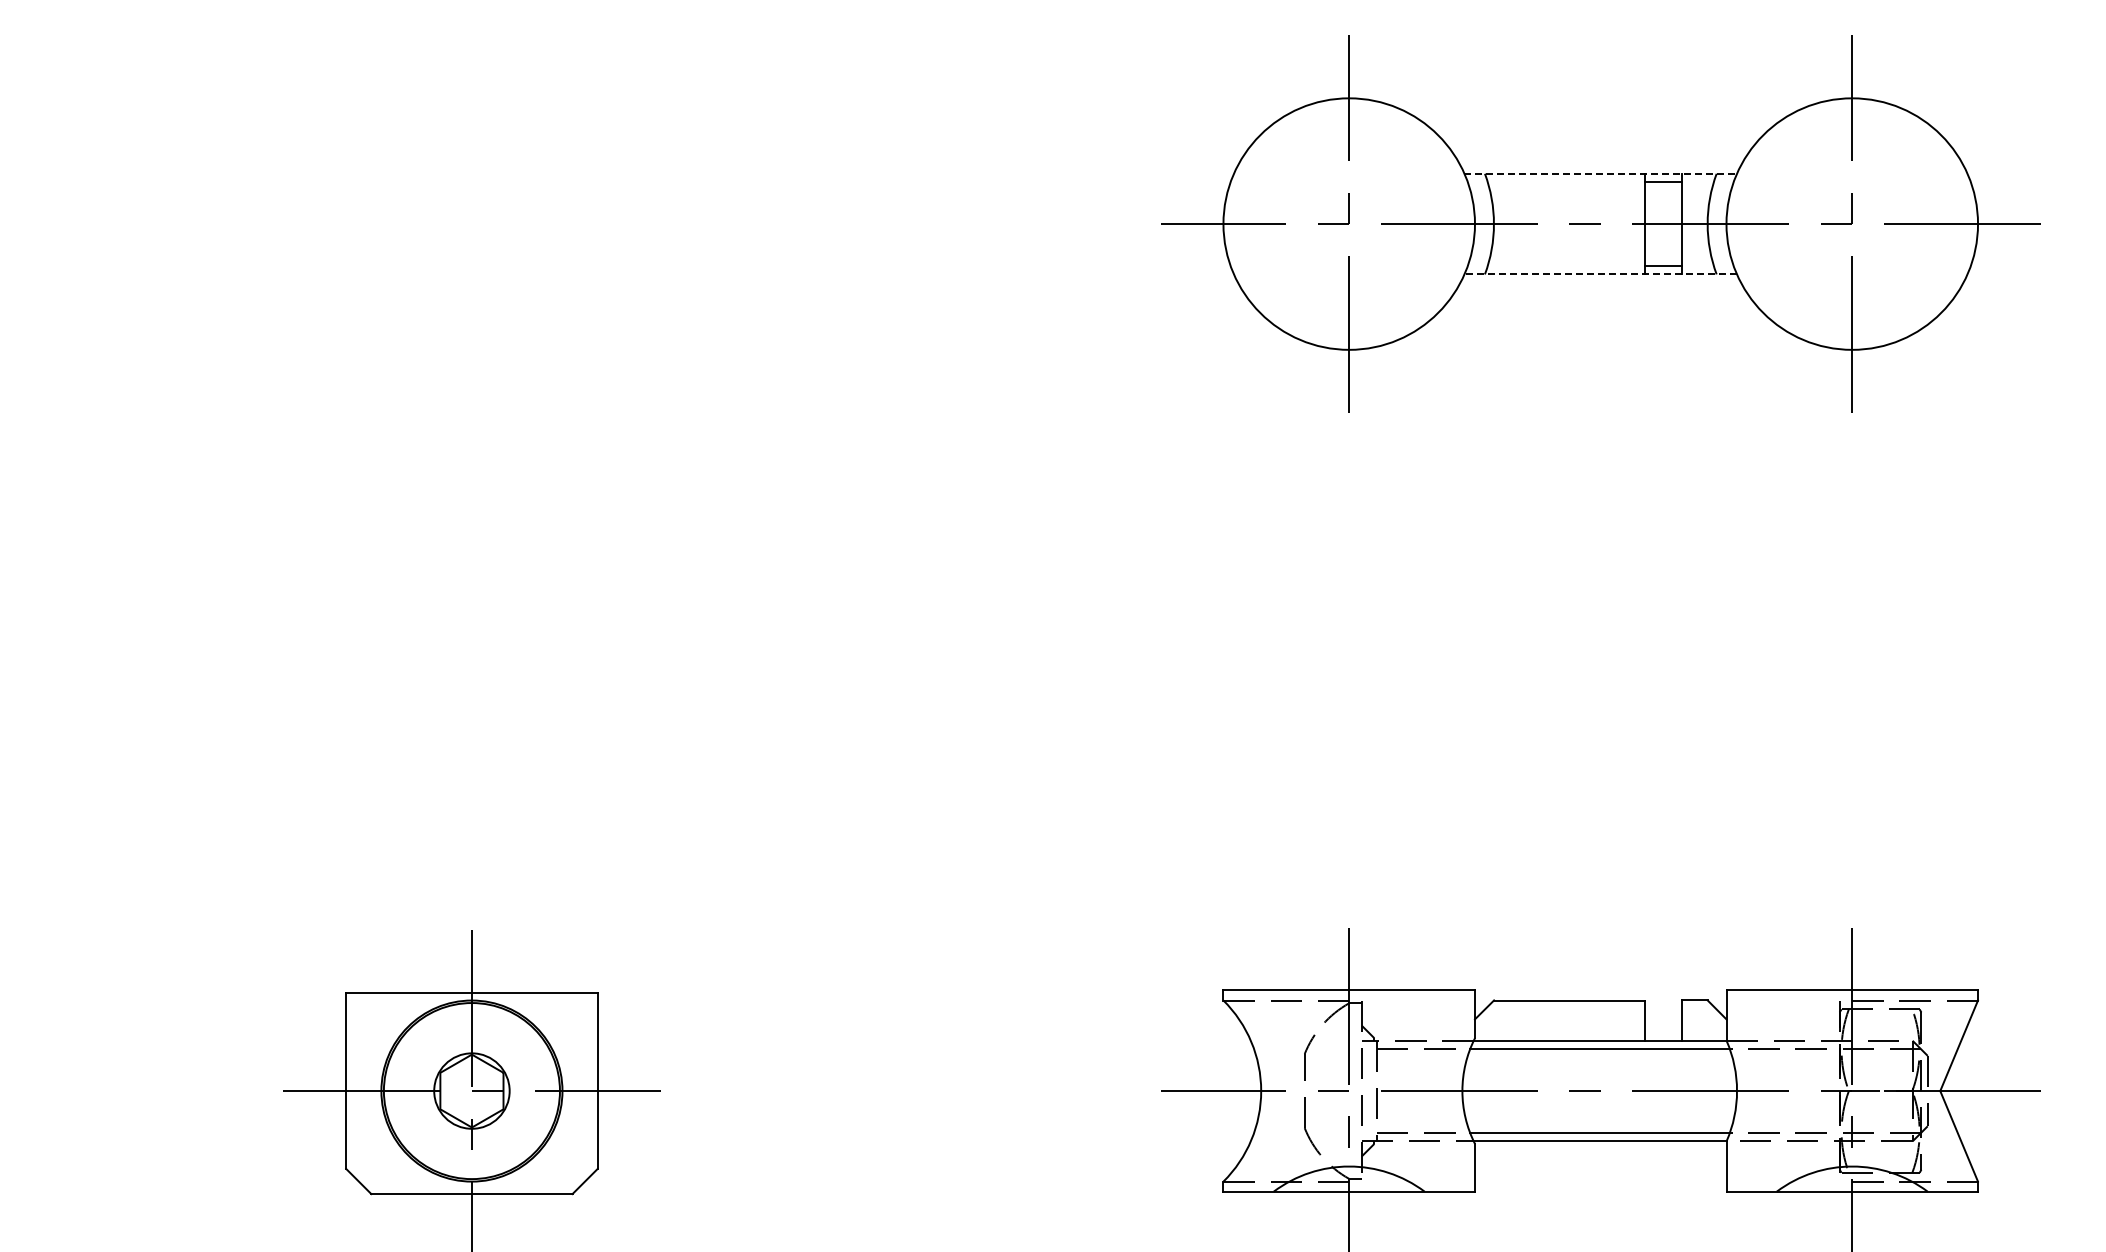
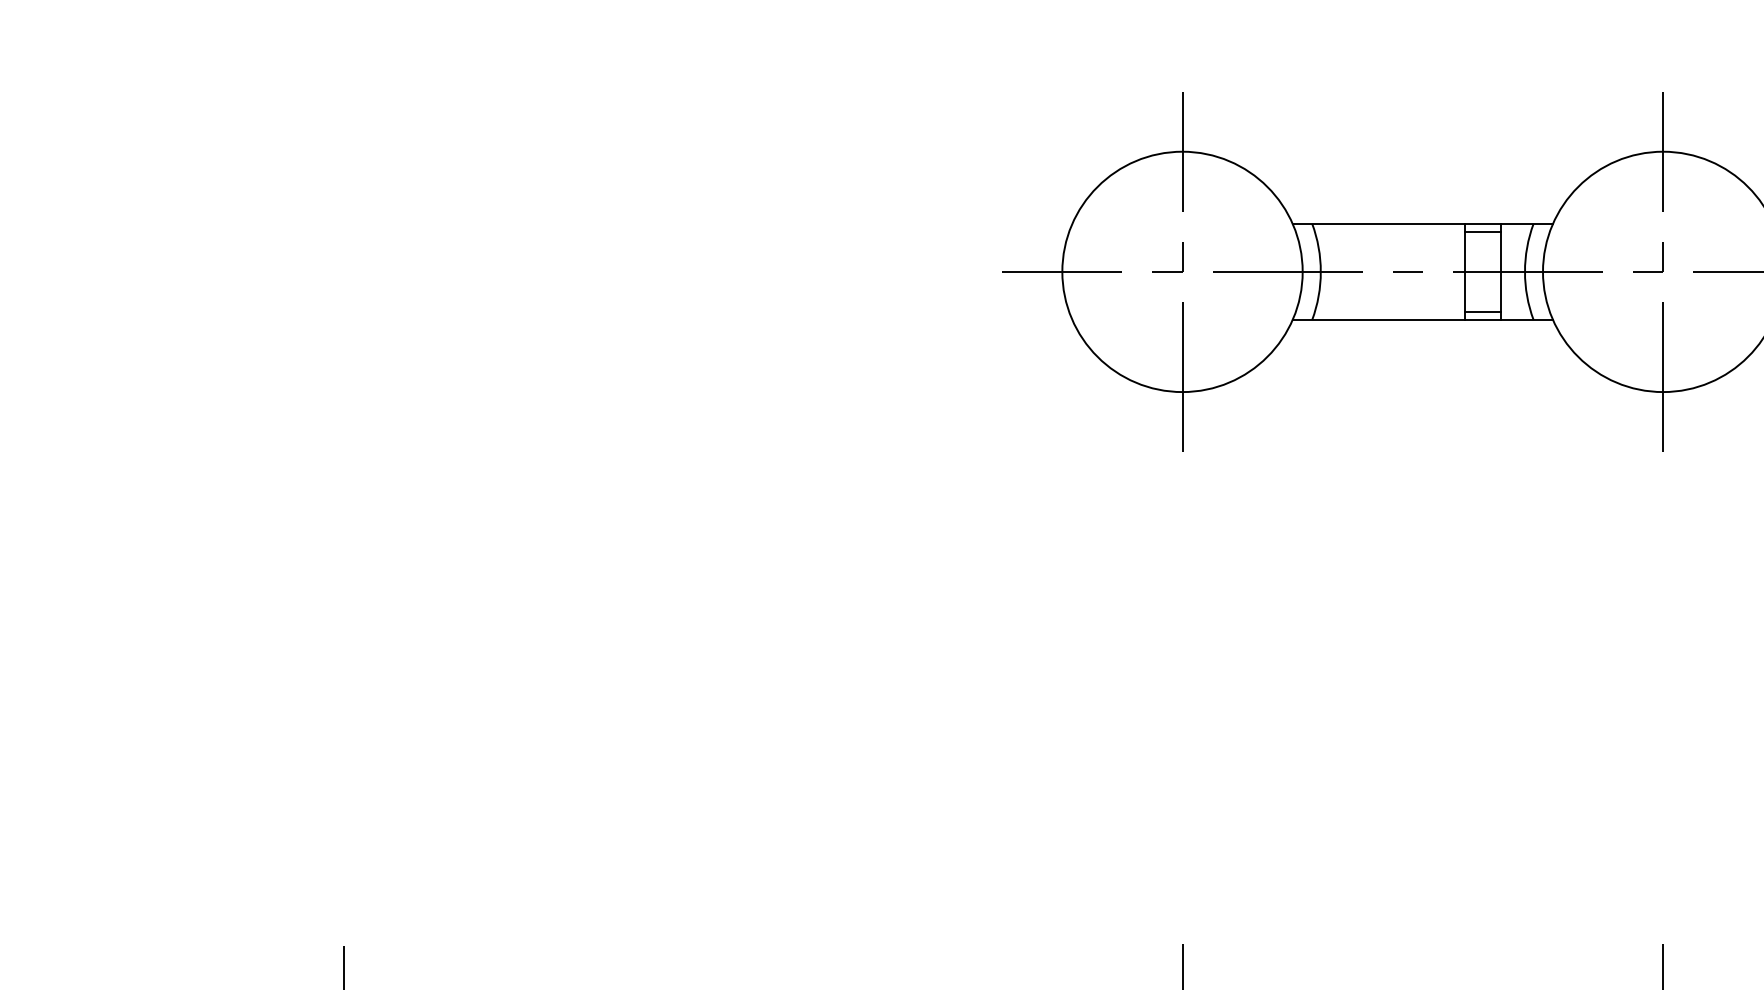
line: (1601, 173) -> (1423, 223), dashed -> solid
line: (1600, 274) -> (1422, 320), dashed -> solid

